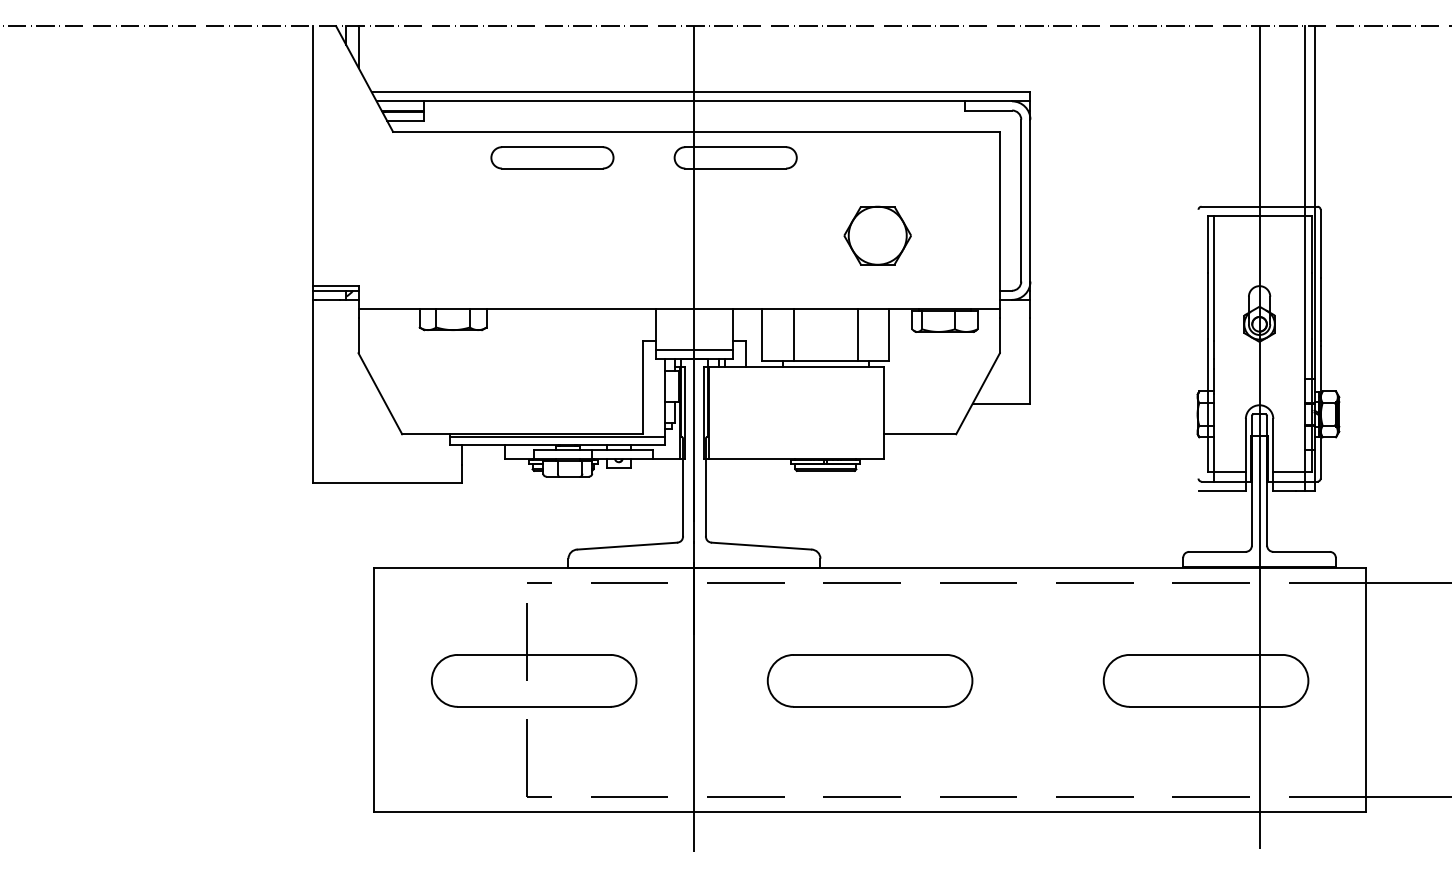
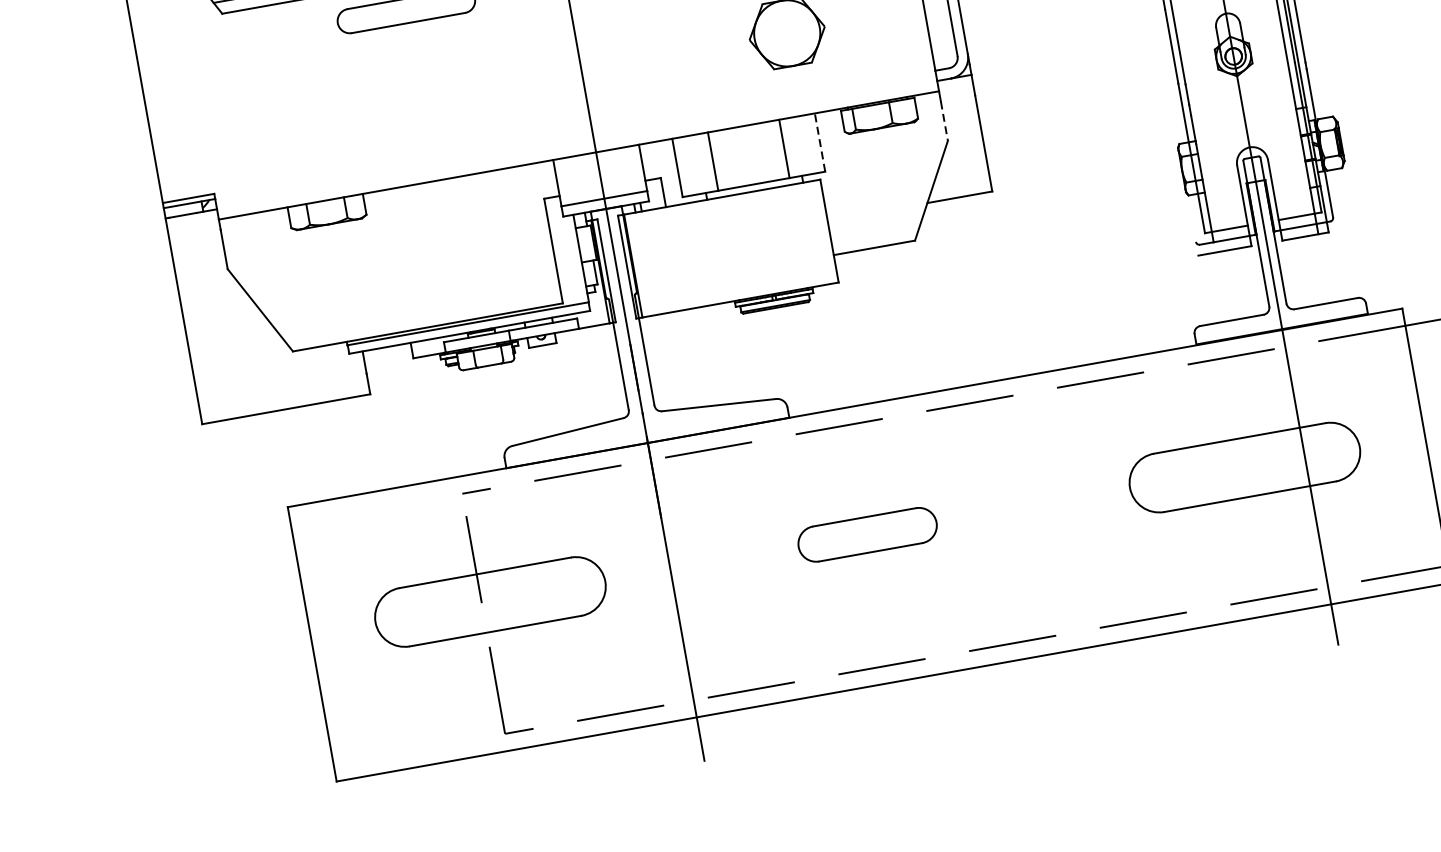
line: (889, 335) -> (820, 143), solid -> dashed
line: (999, 335) -> (943, 121), solid -> dashed
part: (869, 680) -> (866, 534), size x0.6

